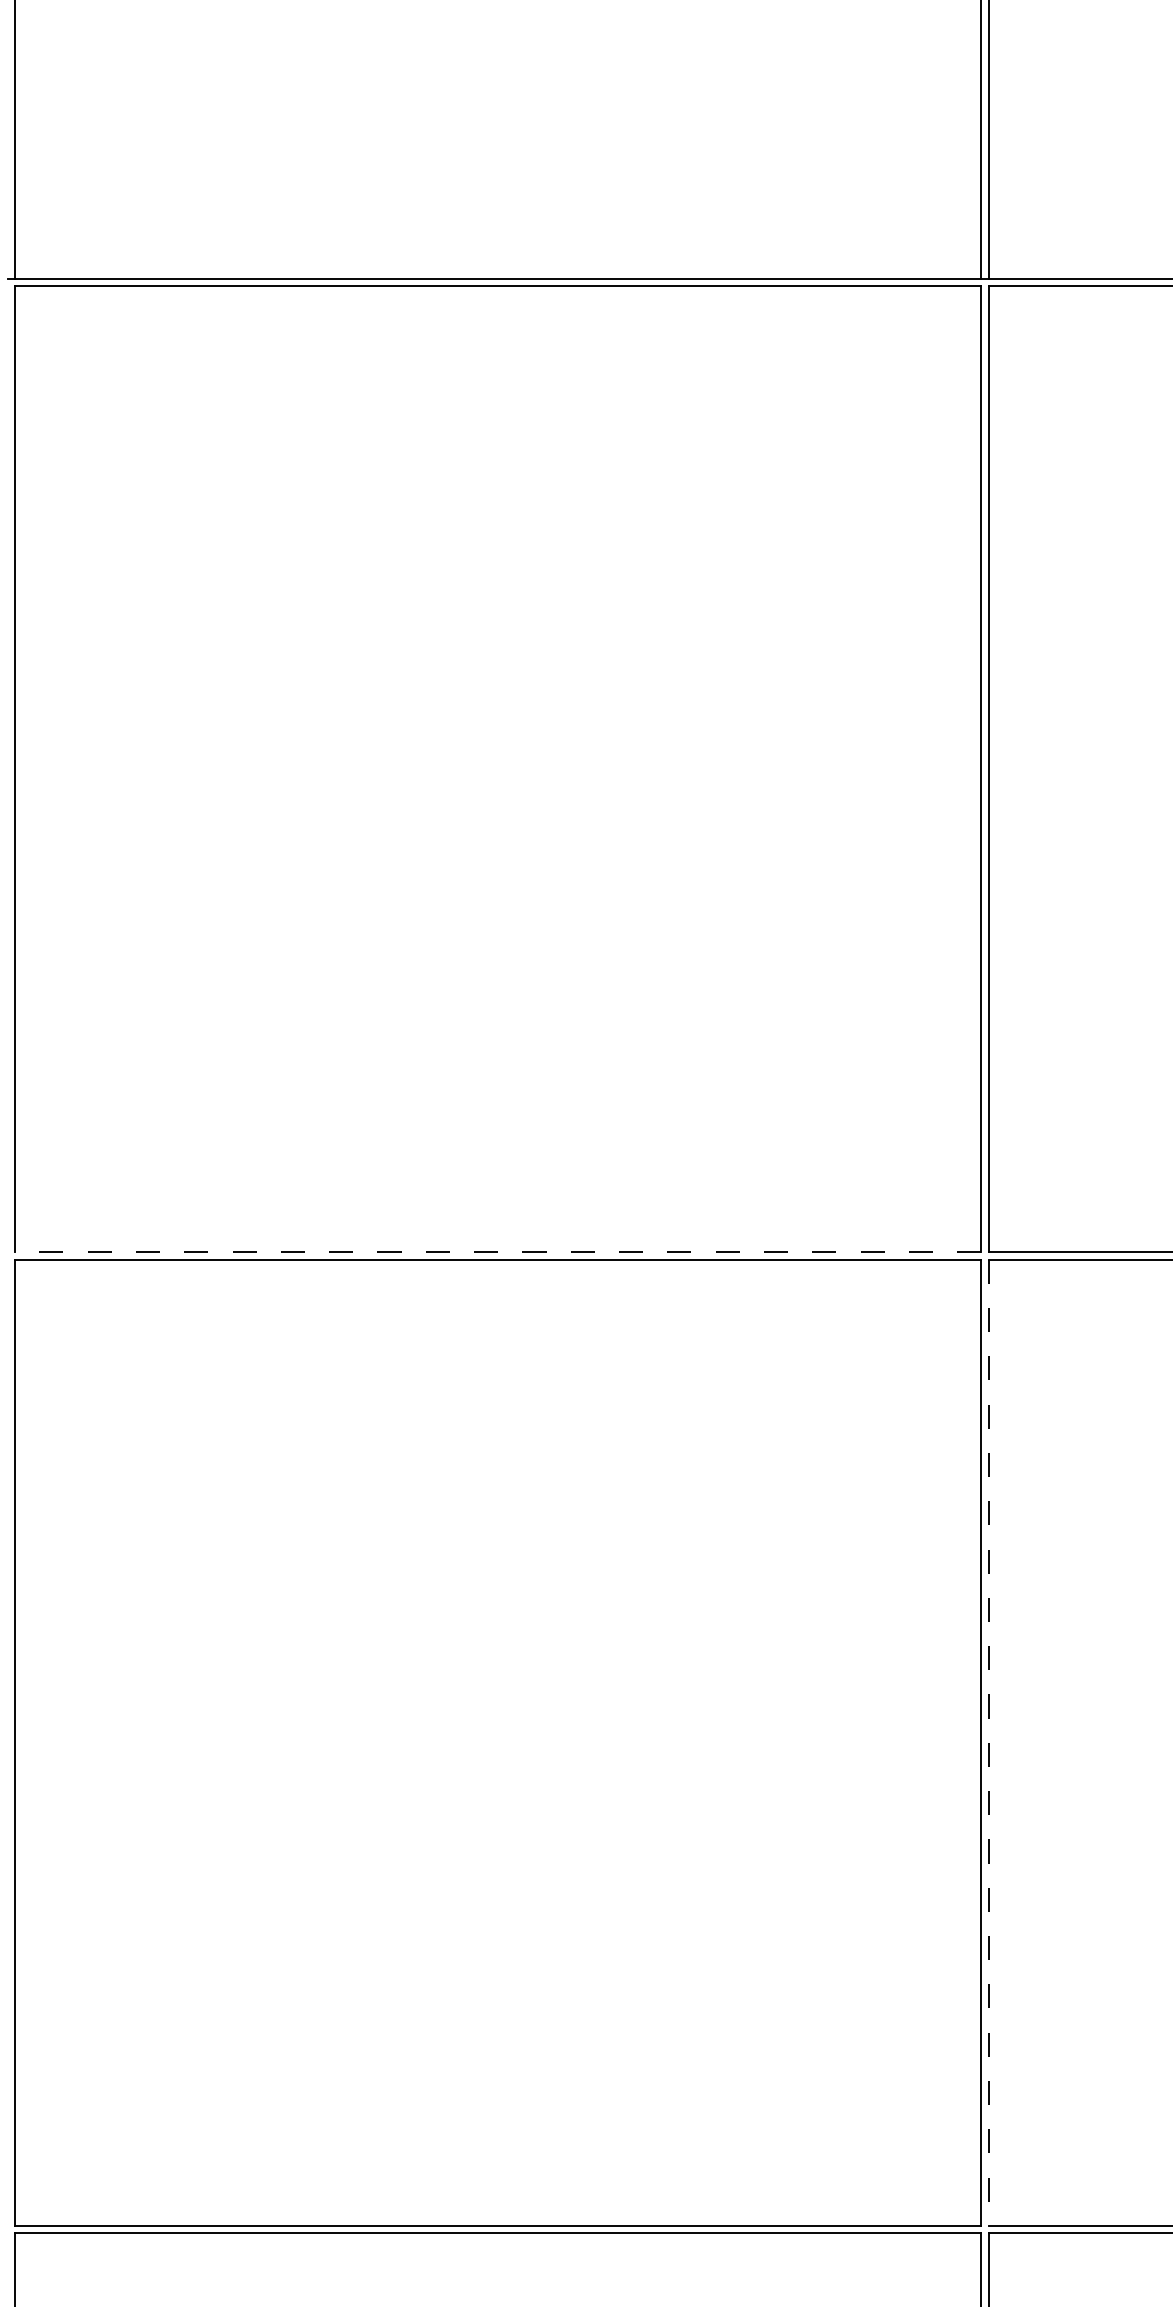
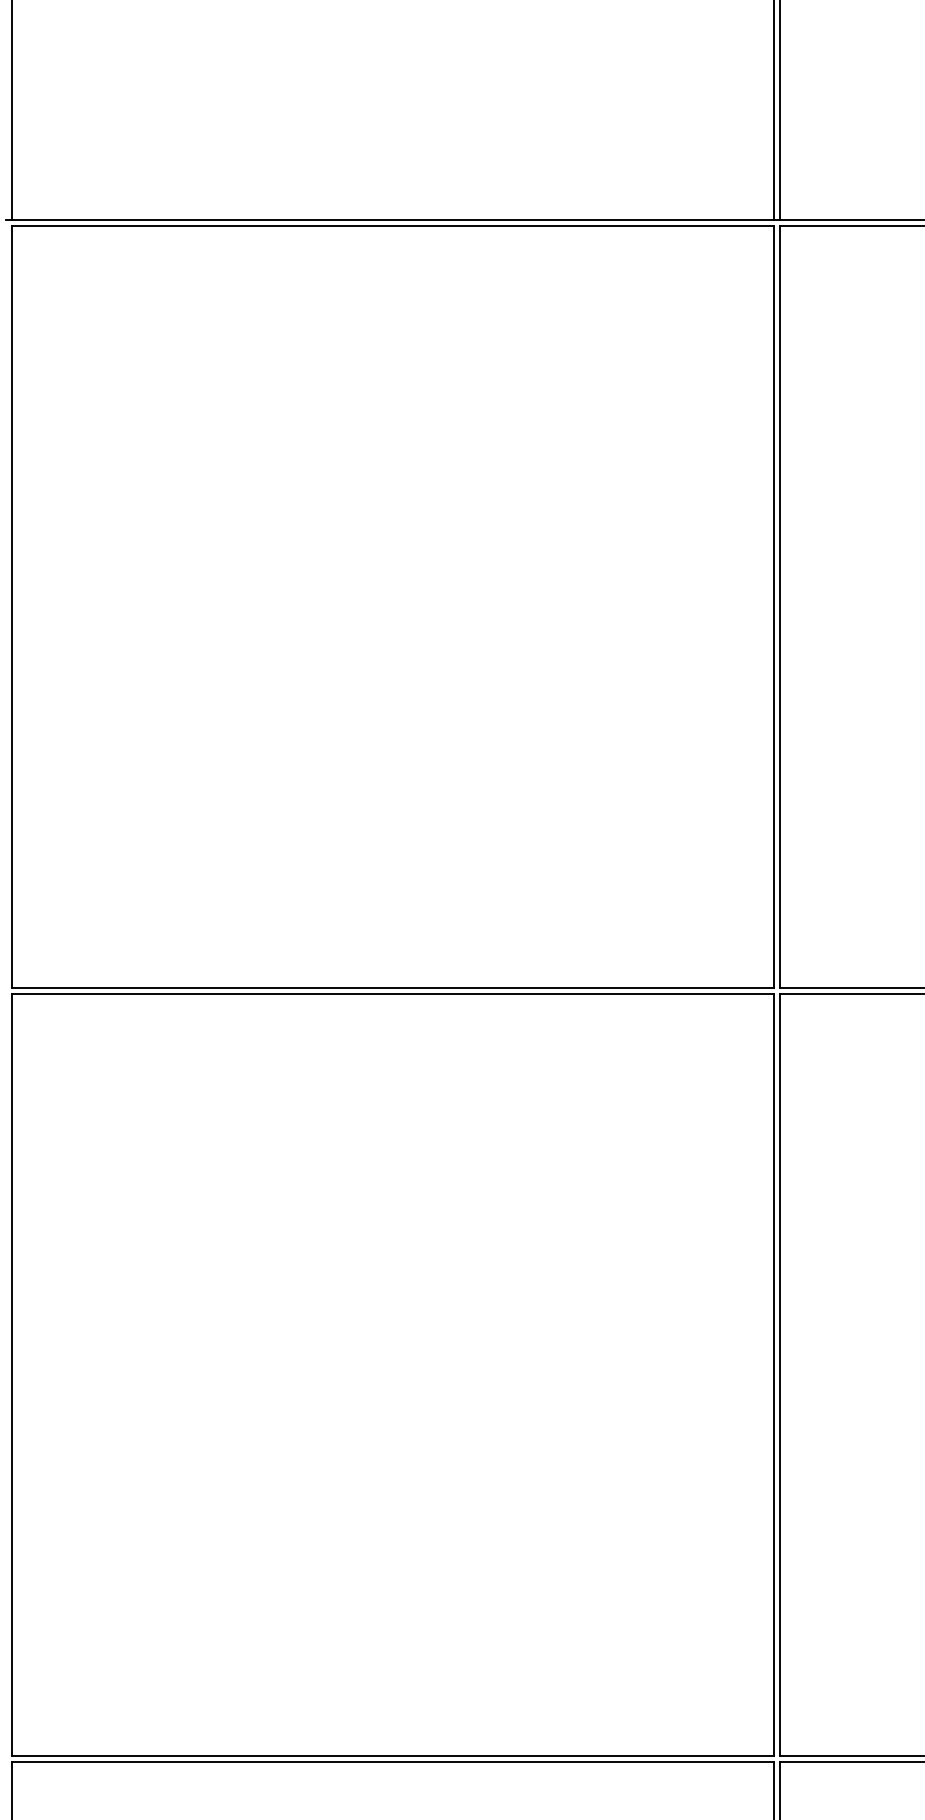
line: (497, 1252) -> (392, 988), dashed -> solid
line: (988, 1743) -> (779, 1375), dashed -> solid

